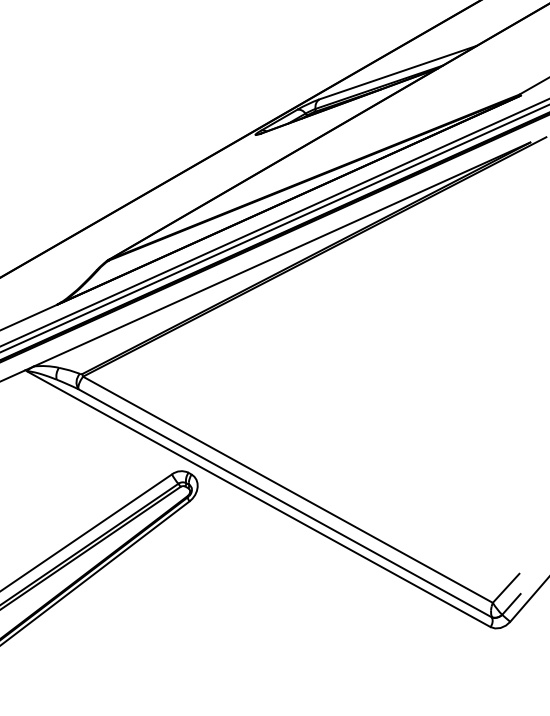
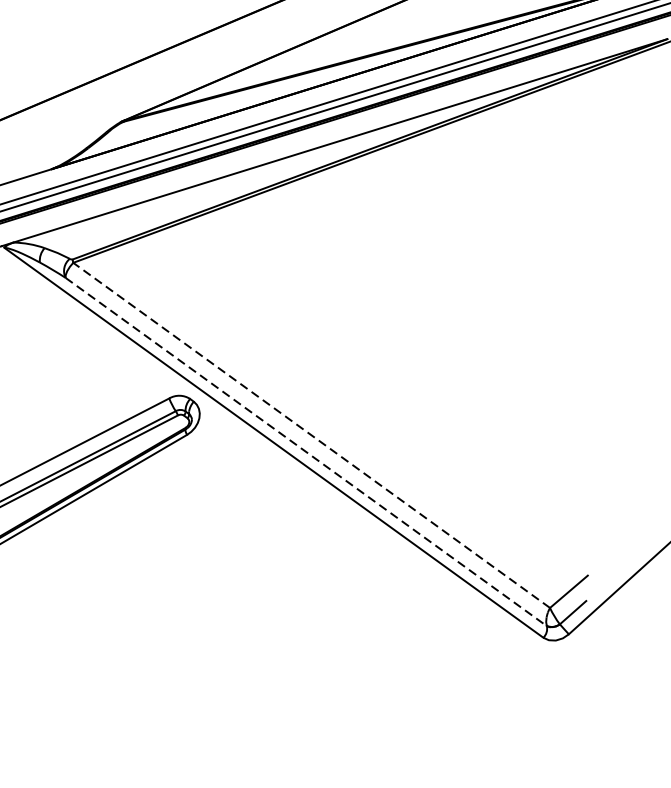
line: (287, 489) -> (311, 434), solid -> dashed
line: (285, 503) -> (306, 452), solid -> dashed

